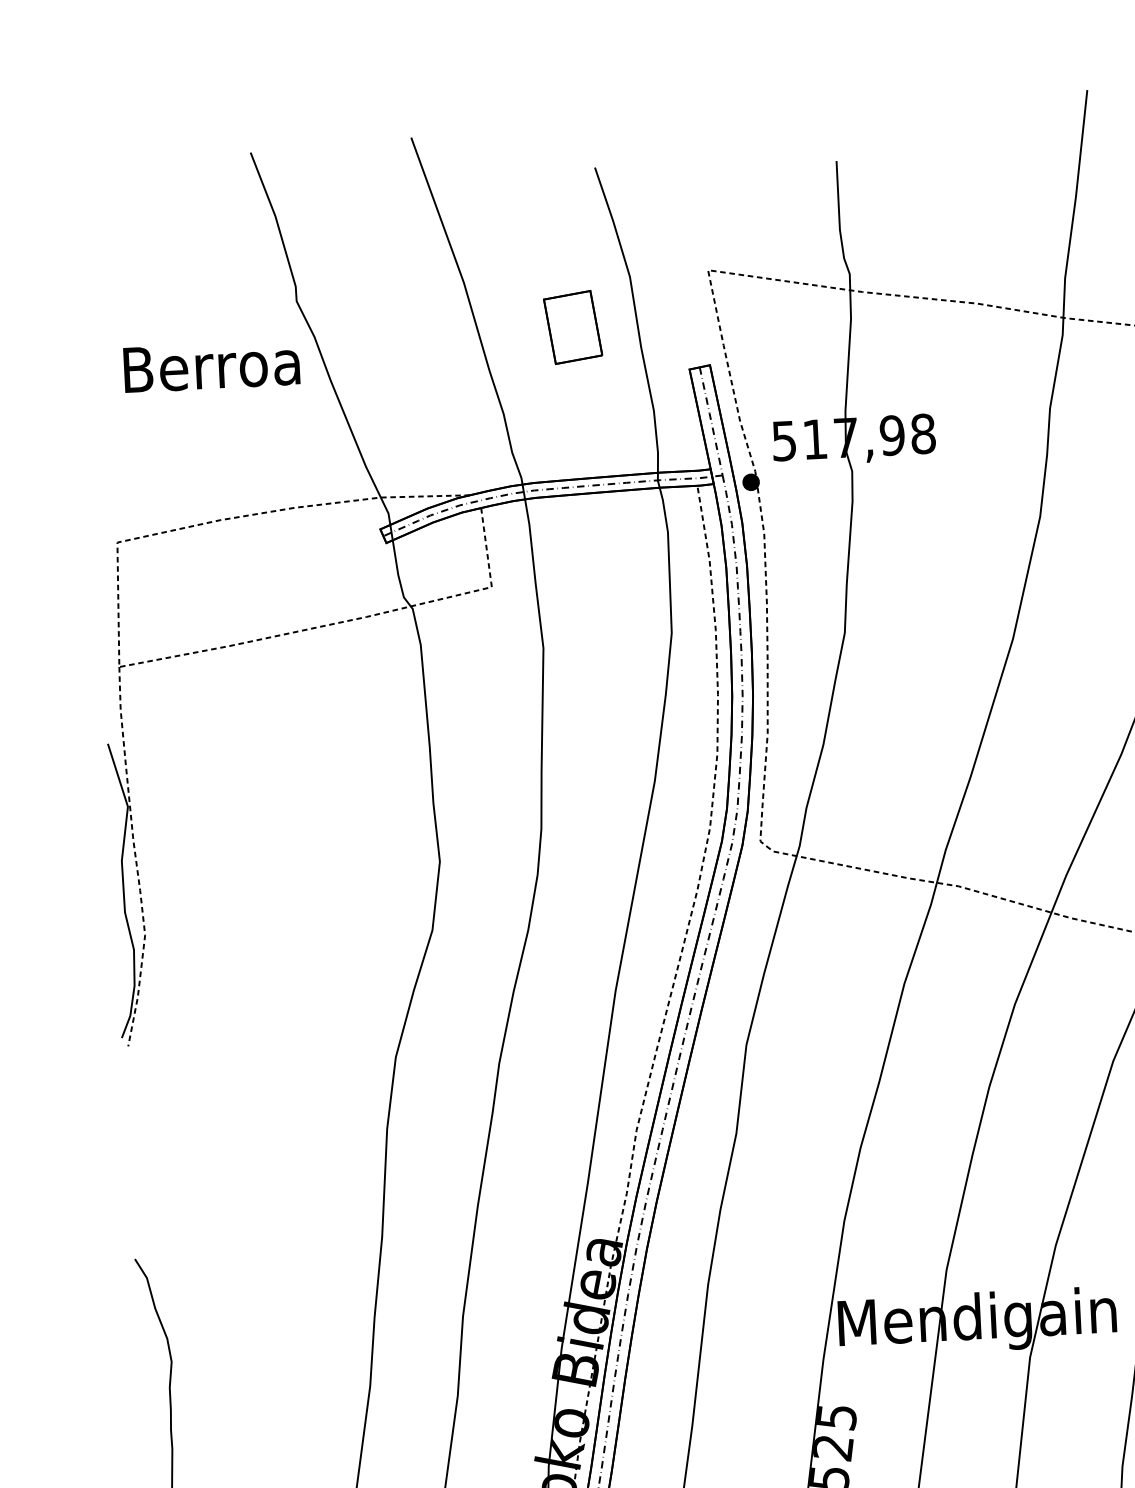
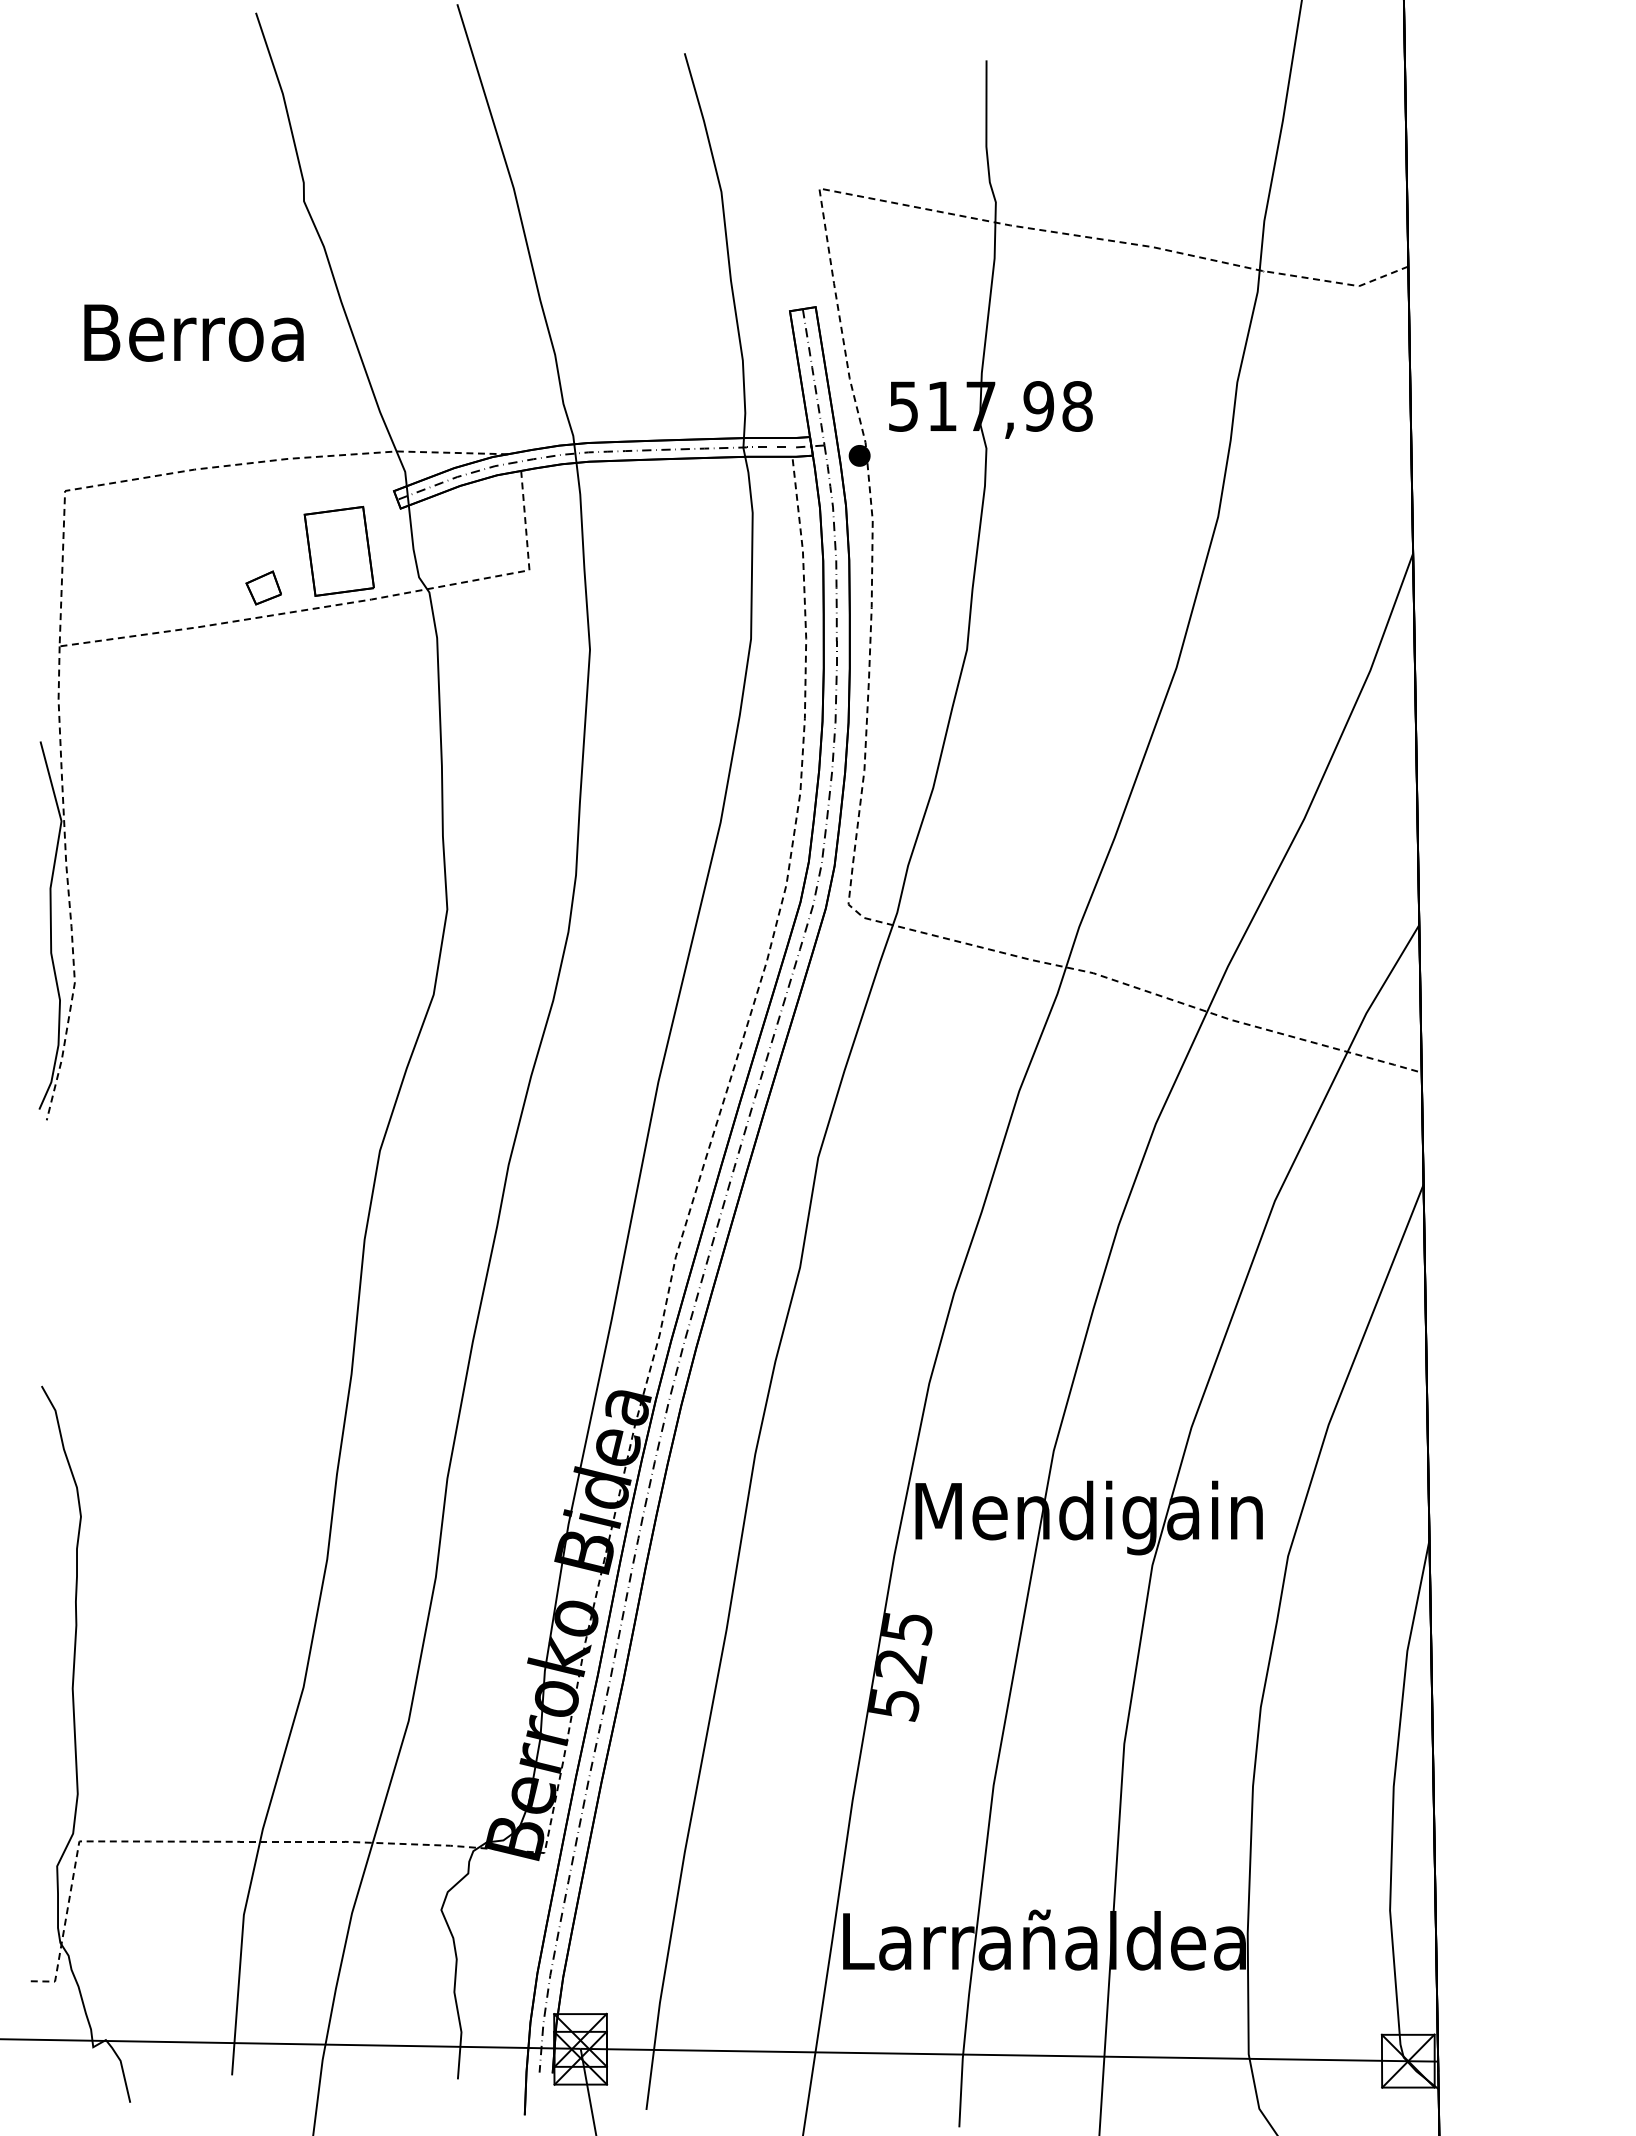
part: (572, 326) -> (338, 550), moved
text: (211, 365) -> (193, 332), moved
part: (279, 611) -> (263, 587), added

